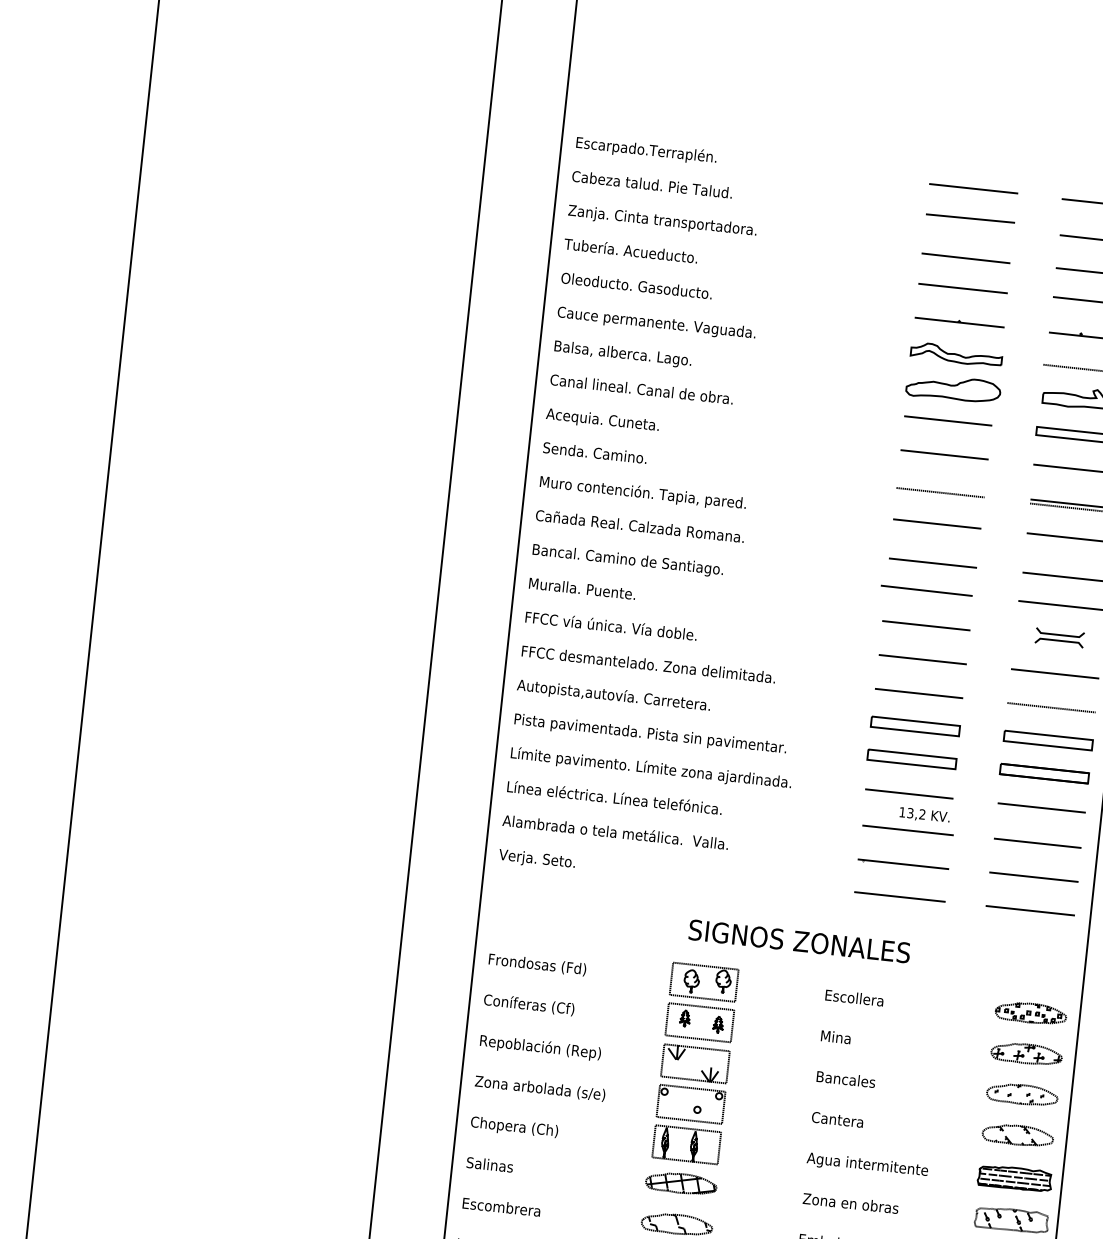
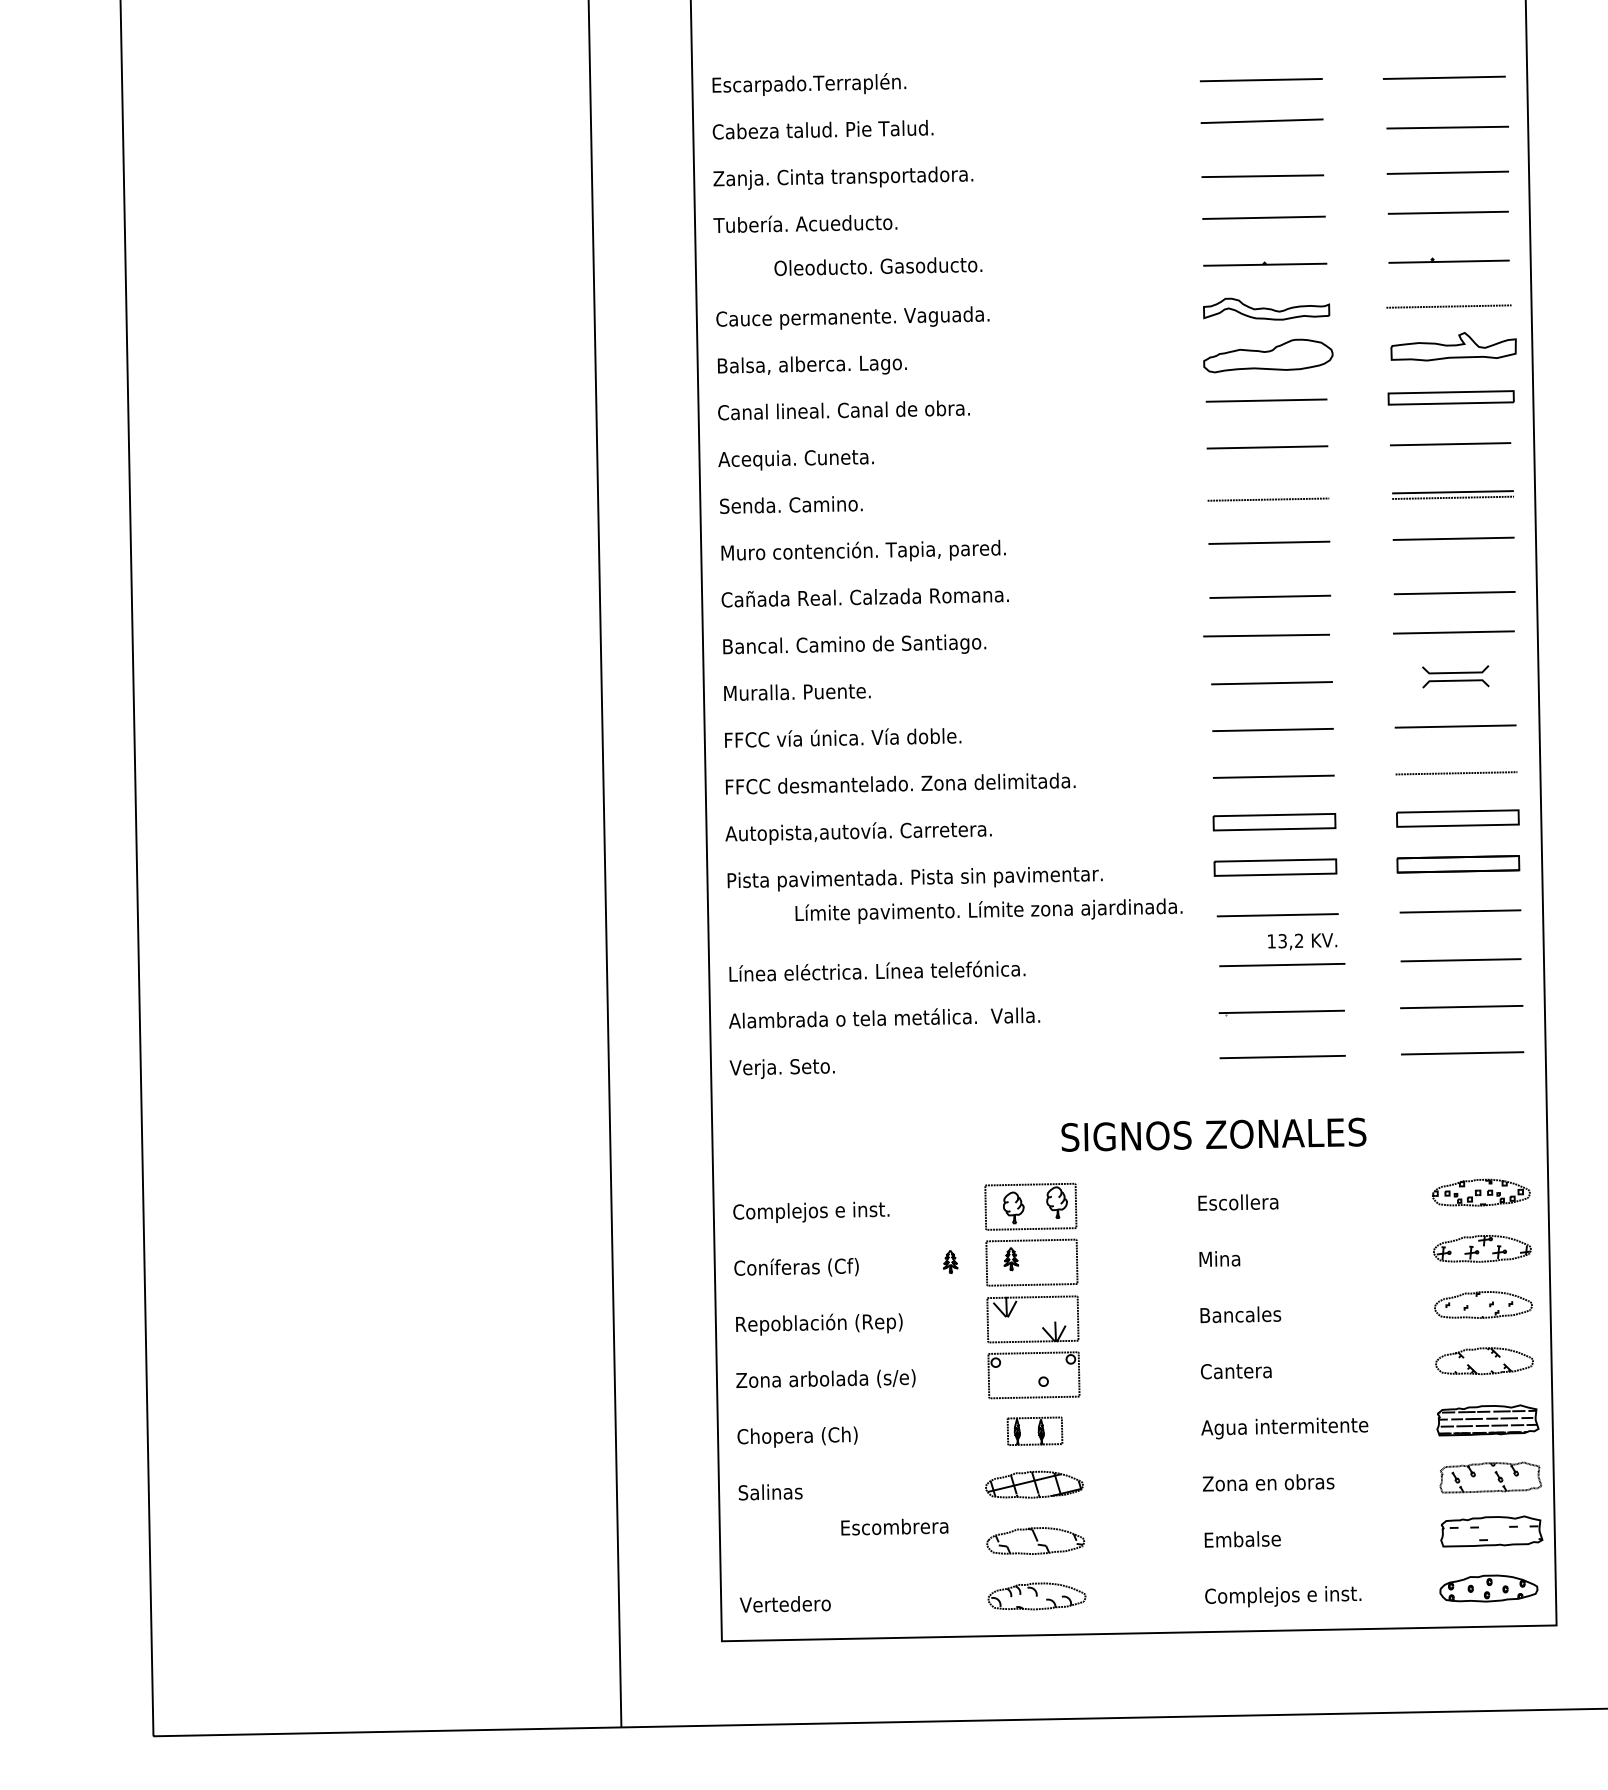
text: (636, 286) -> (878, 266), moved
text: (650, 768) -> (988, 910), moved
text: (799, 941) -> (1213, 1134), moved
text: (545, 965) -> (811, 1211), Frondosas (Fd) -> Complejos e inst.
part: (718, 1024) -> (950, 1261), moved
part: (686, 1145) -> (1034, 1431), size x0.6
text: (501, 1206) -> (894, 1526), moved

